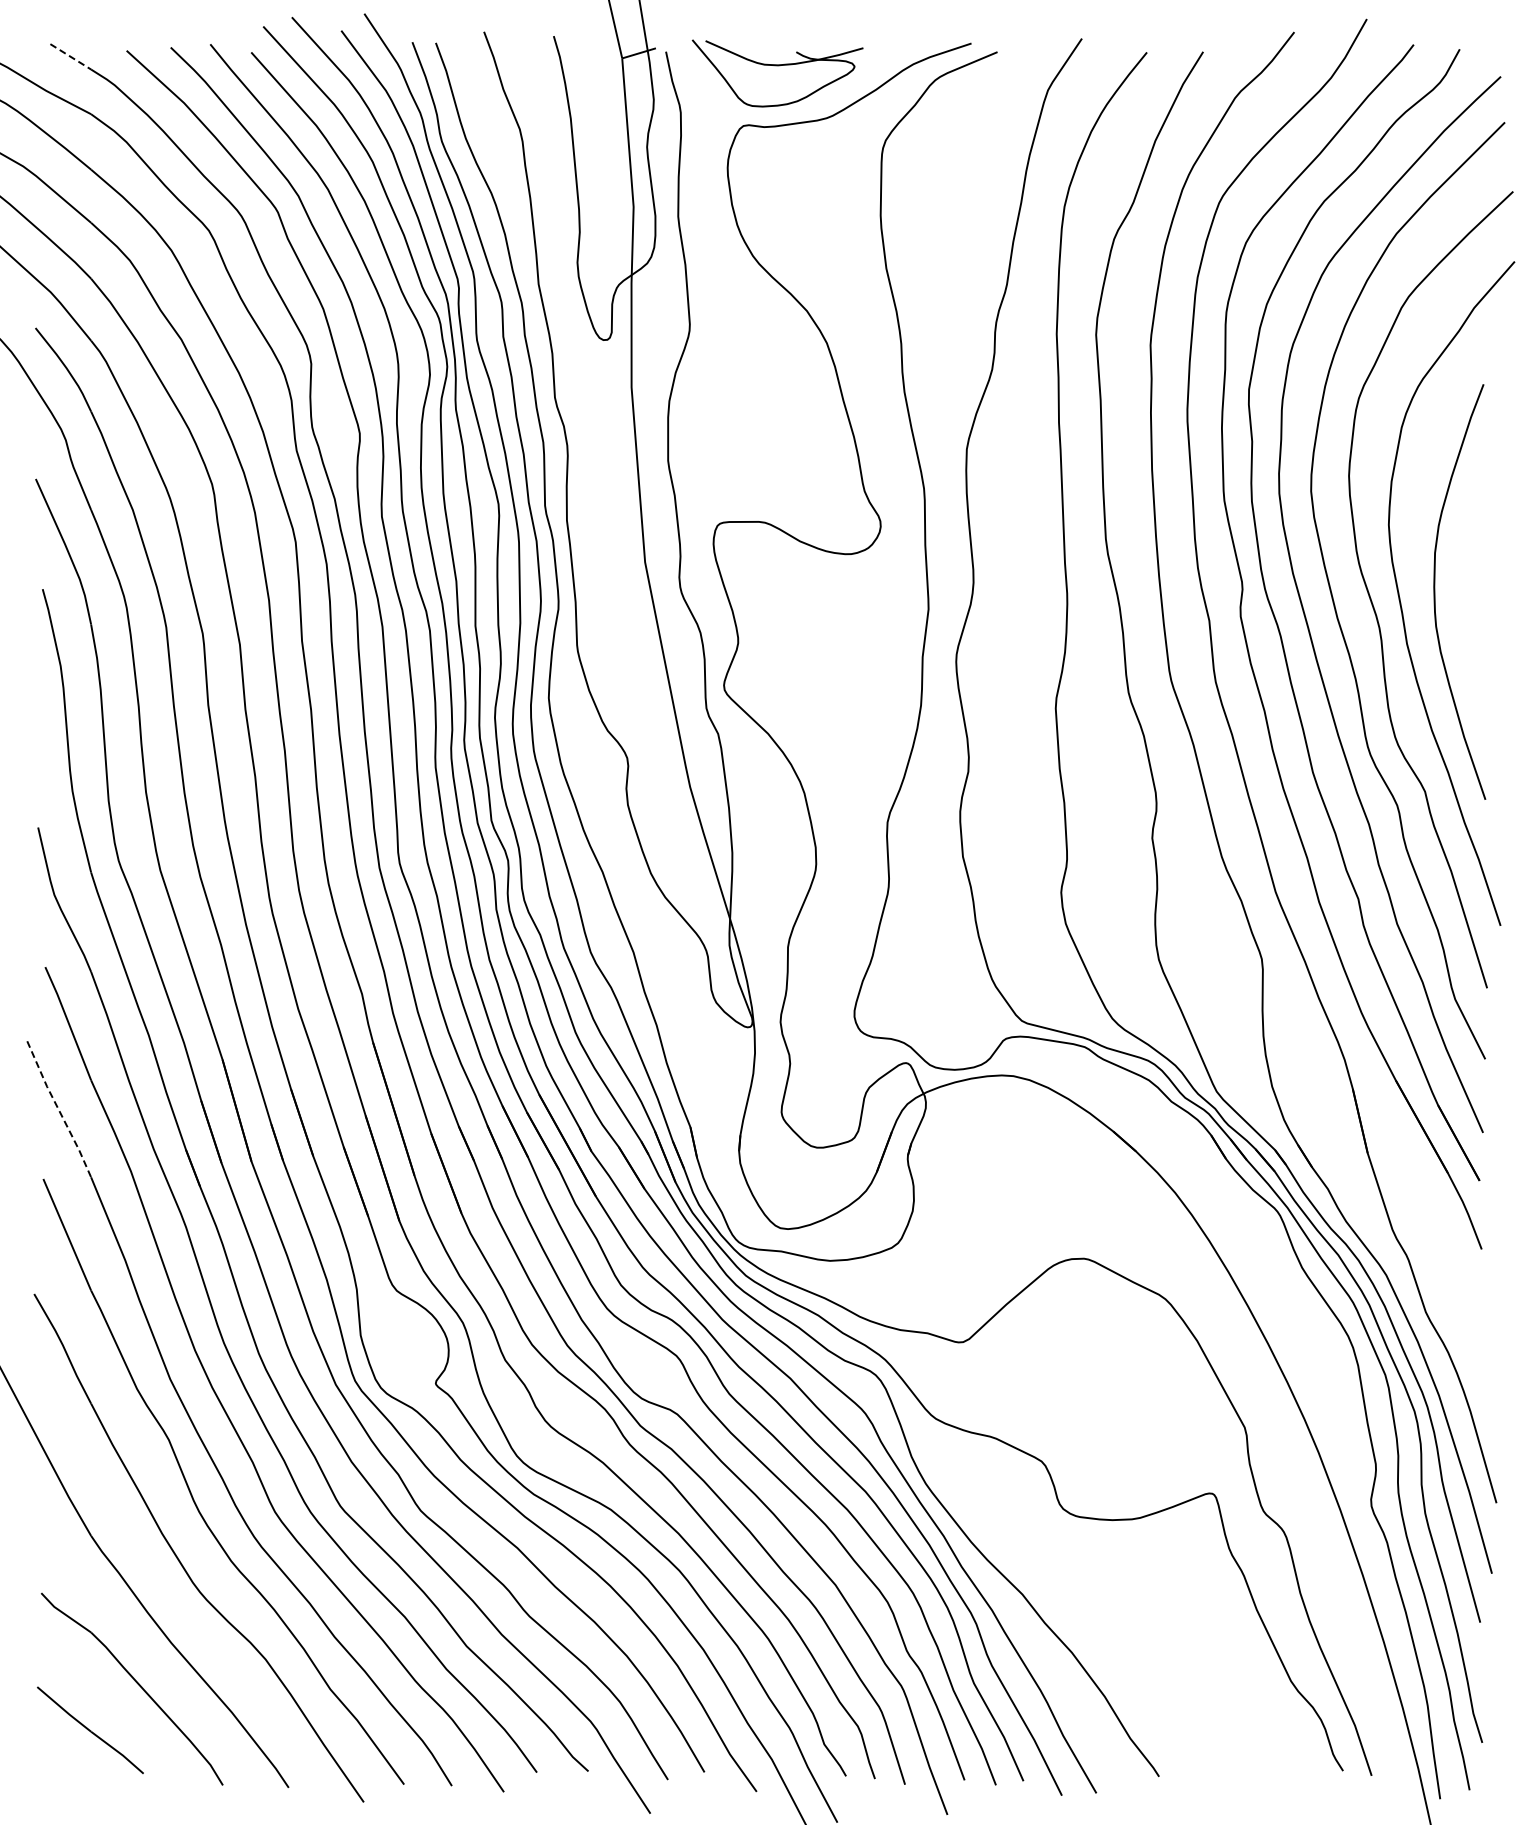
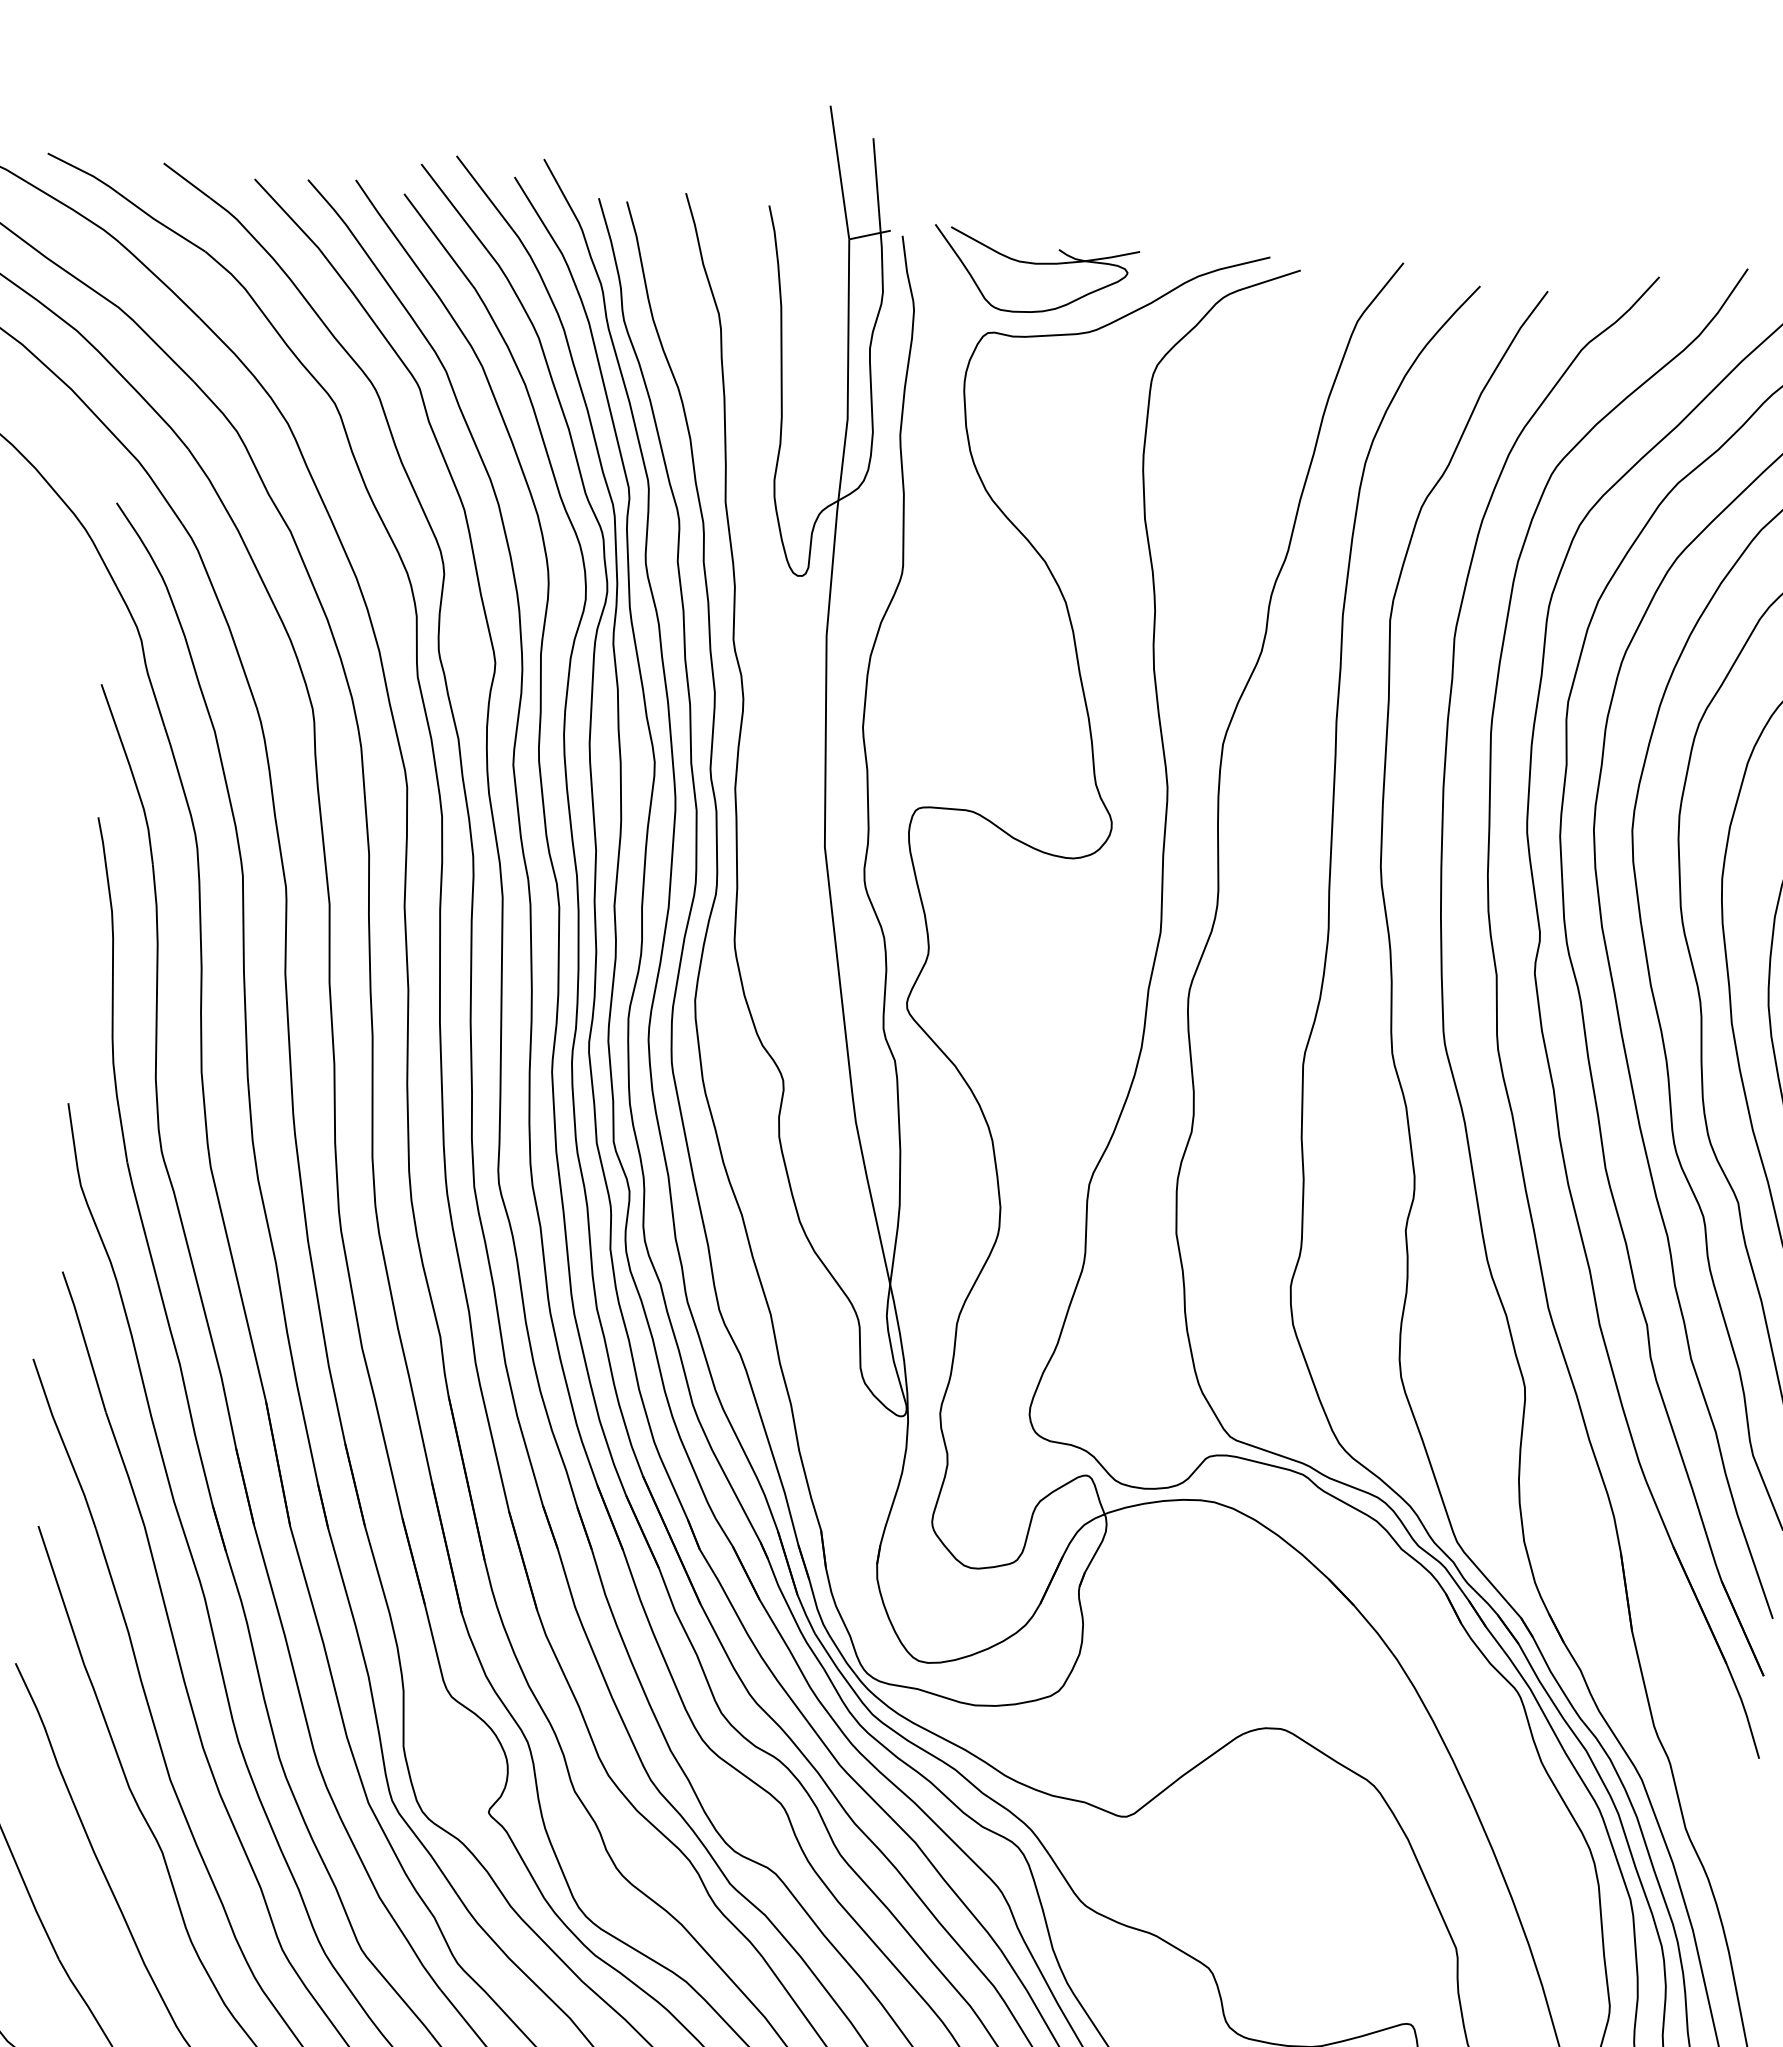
line: (70, 56) -> (186, 180), dashed -> solid
line: (58, 1109) -> (63, 1444), dashed -> solid

